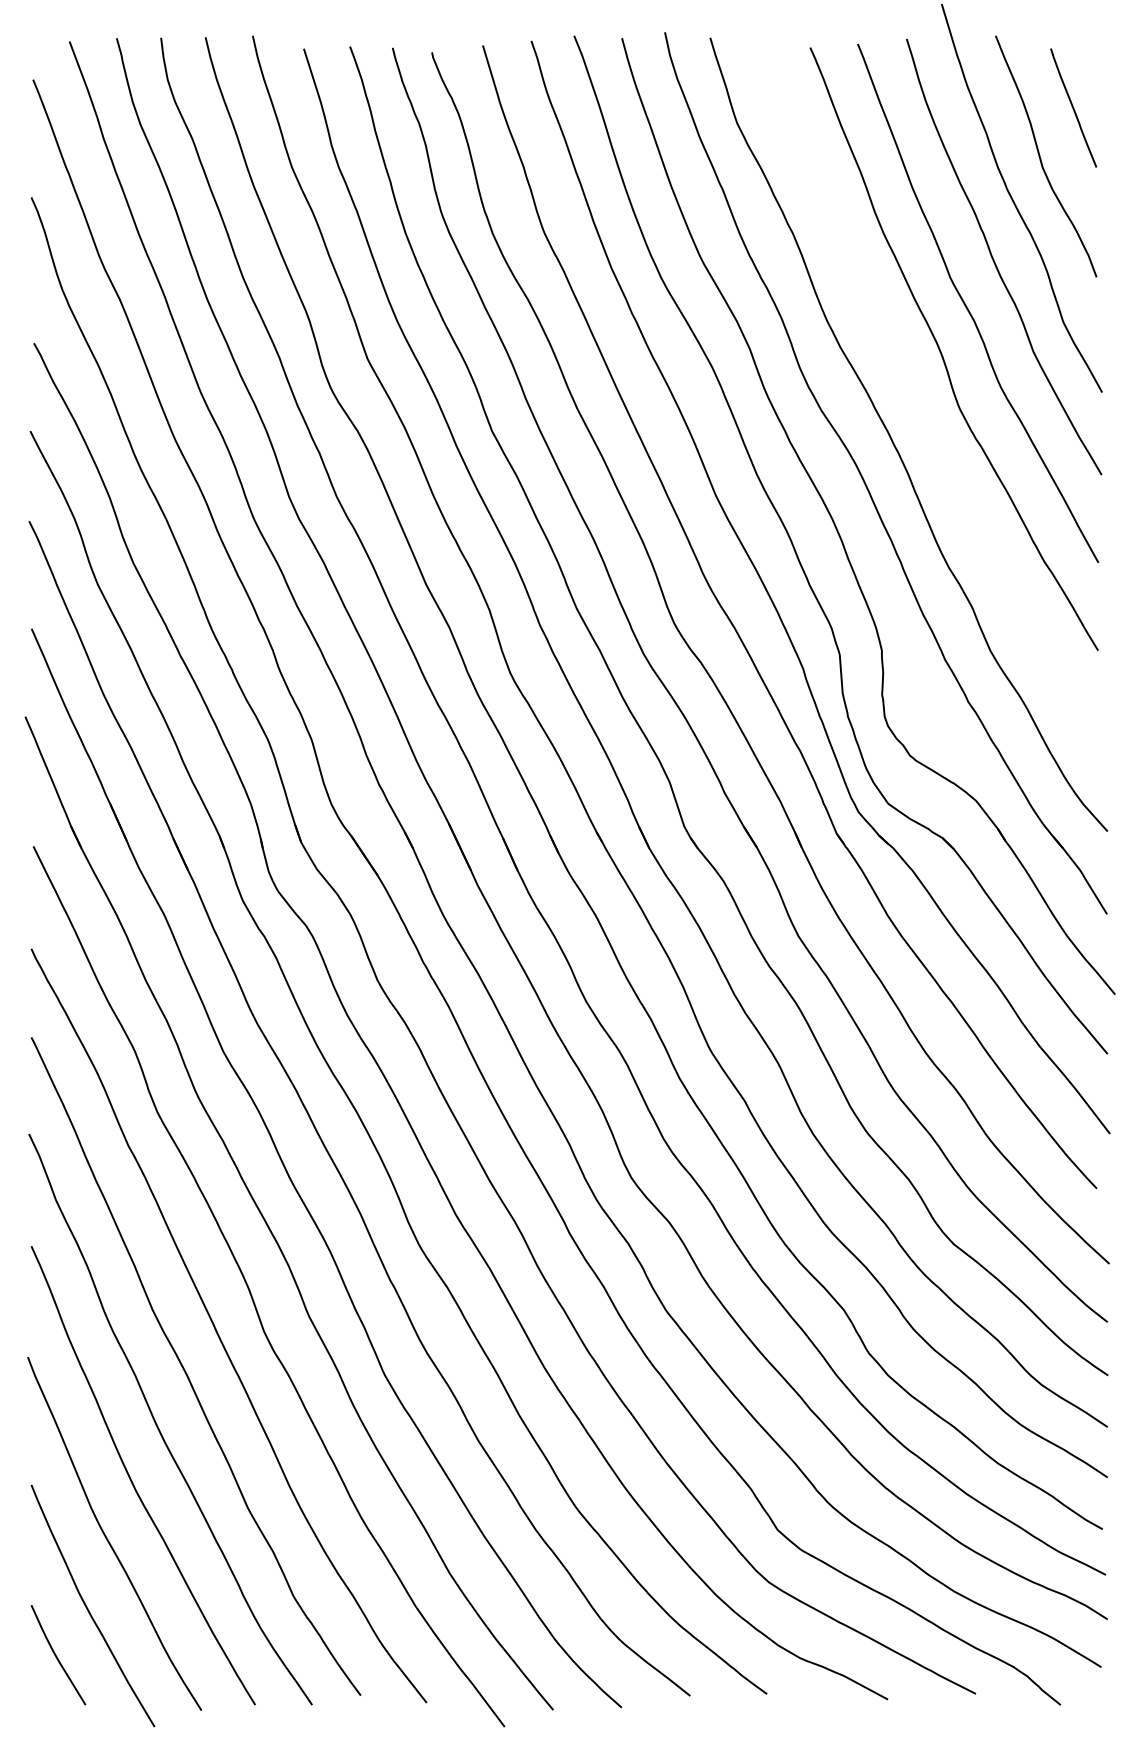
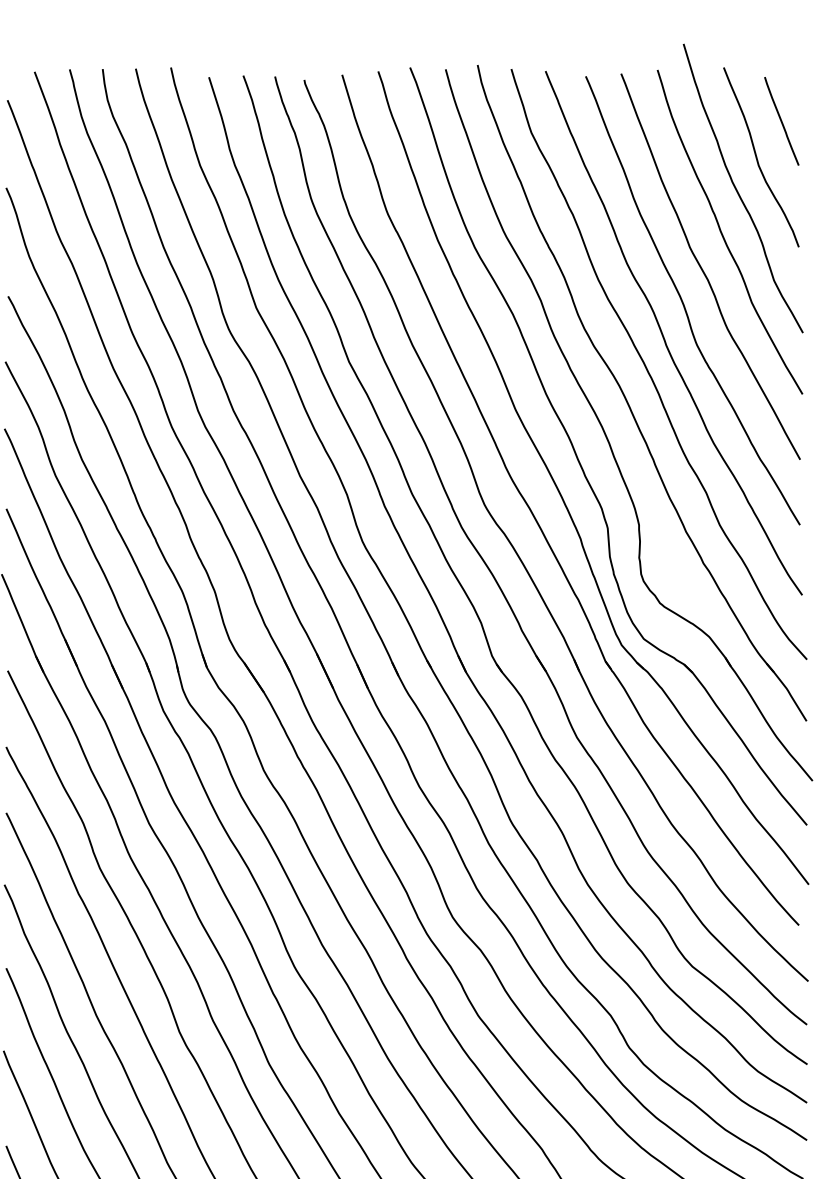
curve: (916, 399) -> (664, 338), added

